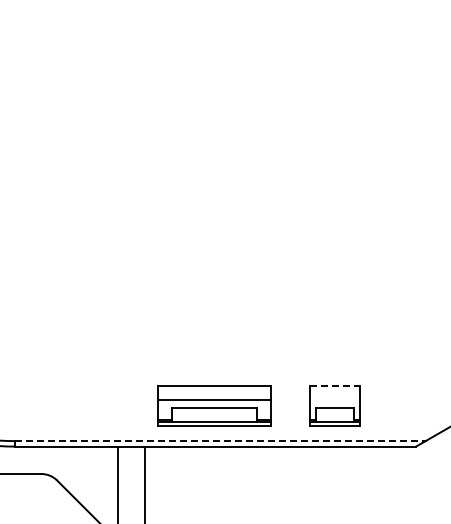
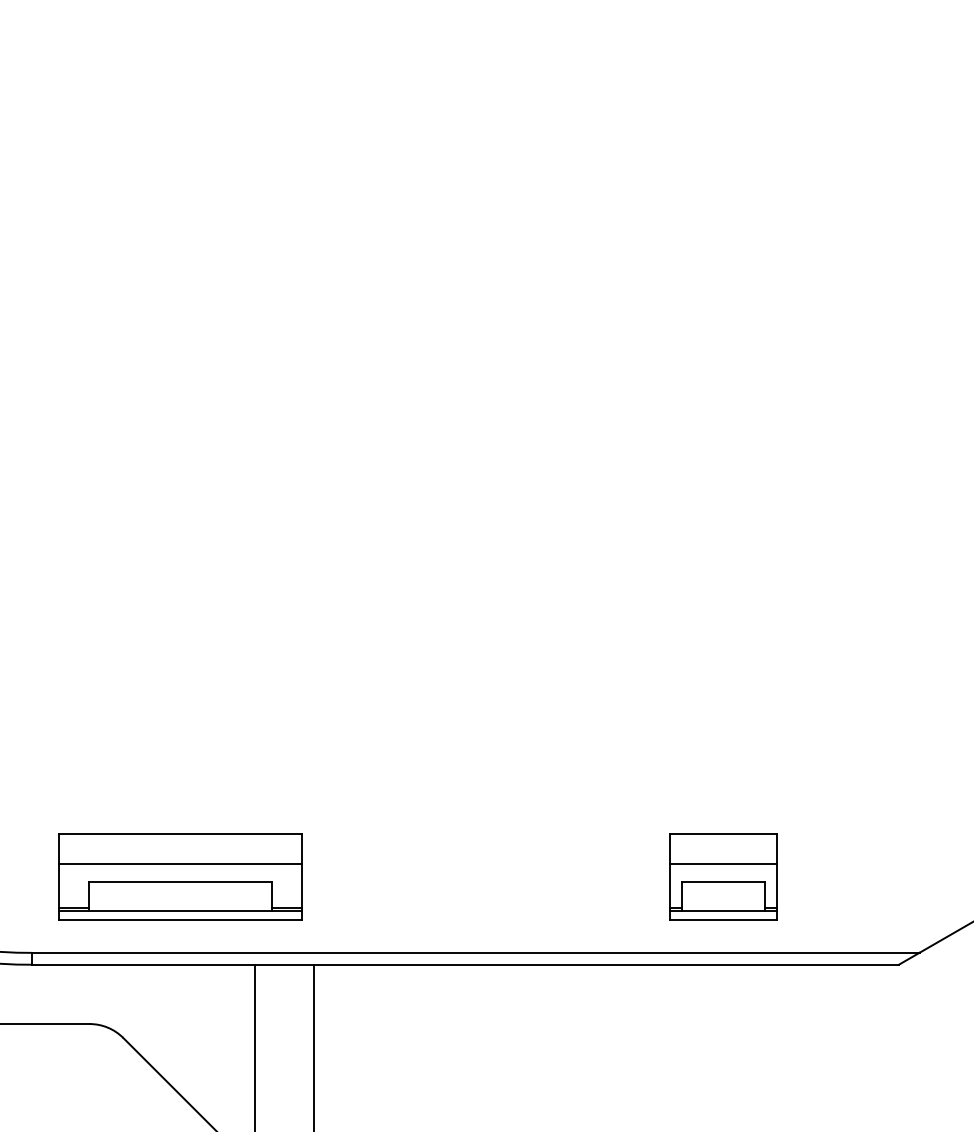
line: (334, 386) -> (722, 834), dashed -> solid
line: (334, 399) -> (722, 863), added
part: (214, 405) -> (180, 875), moved
line: (220, 441) -> (476, 953), dashed -> solid

